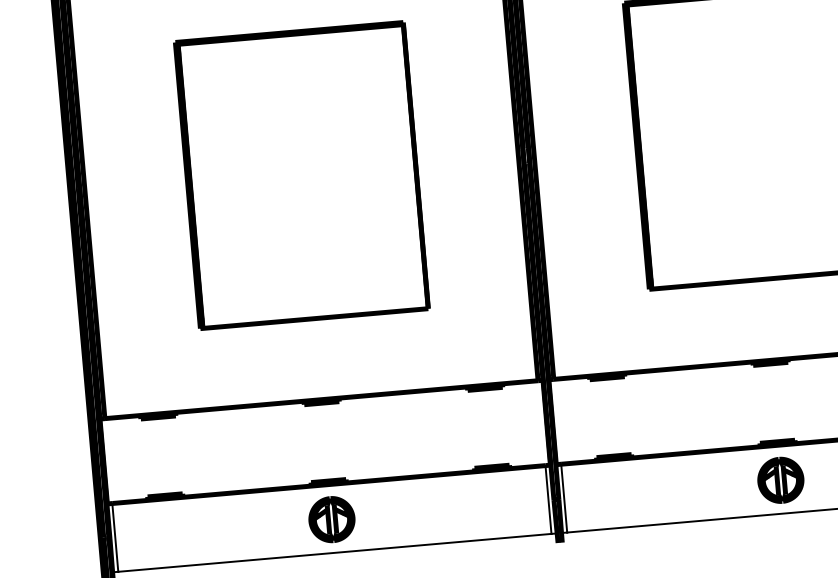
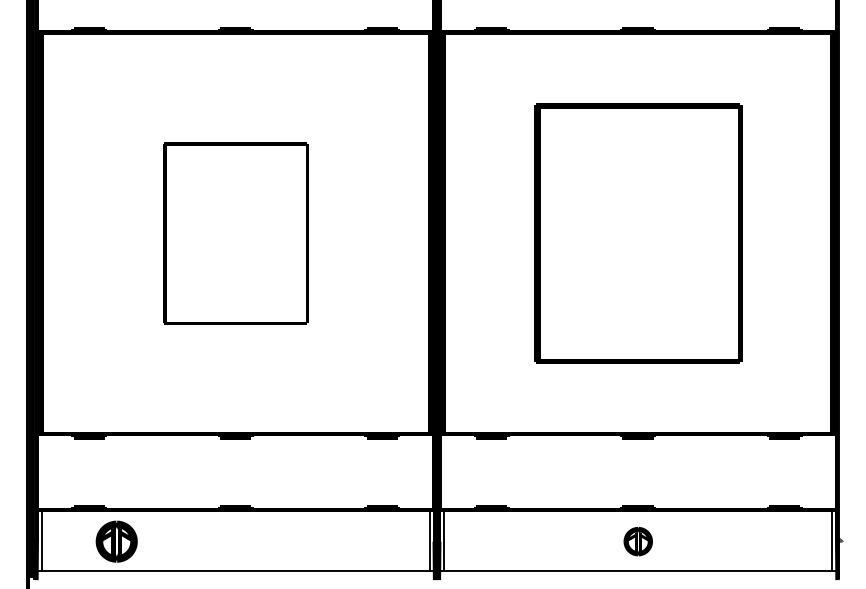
part: (301, 175) -> (235, 233), size x0.7
part: (781, 480) -> (638, 541), size x0.7
part: (331, 519) -> (116, 541), moved

